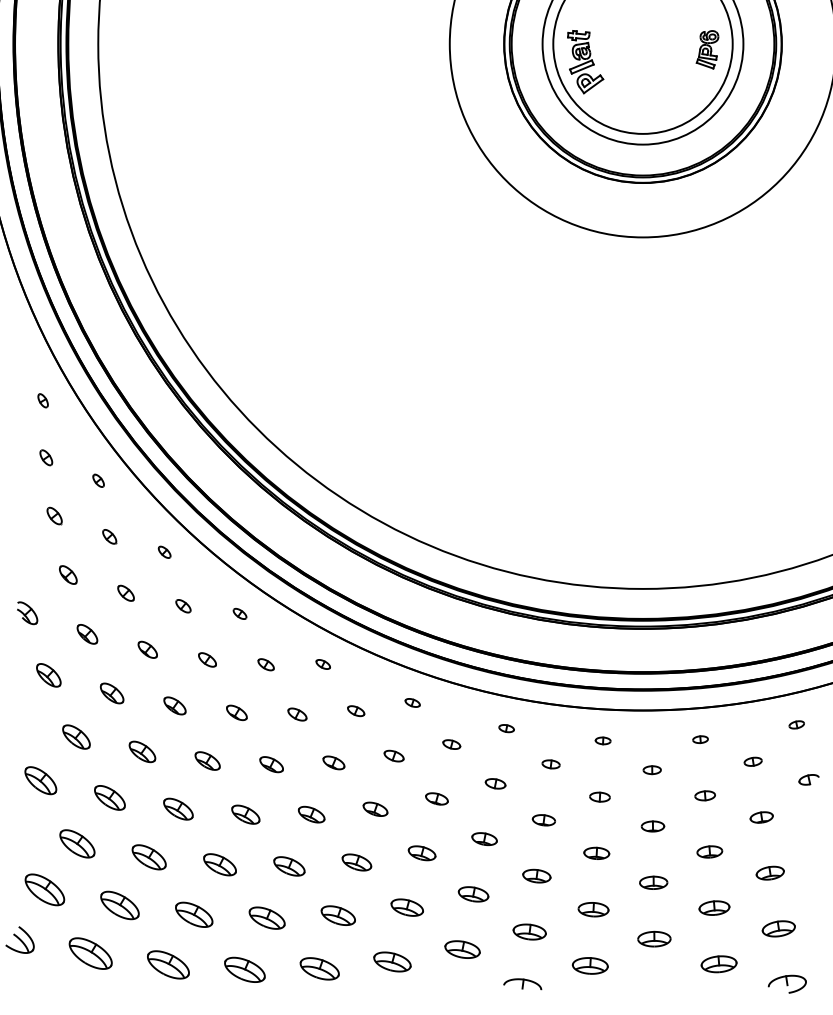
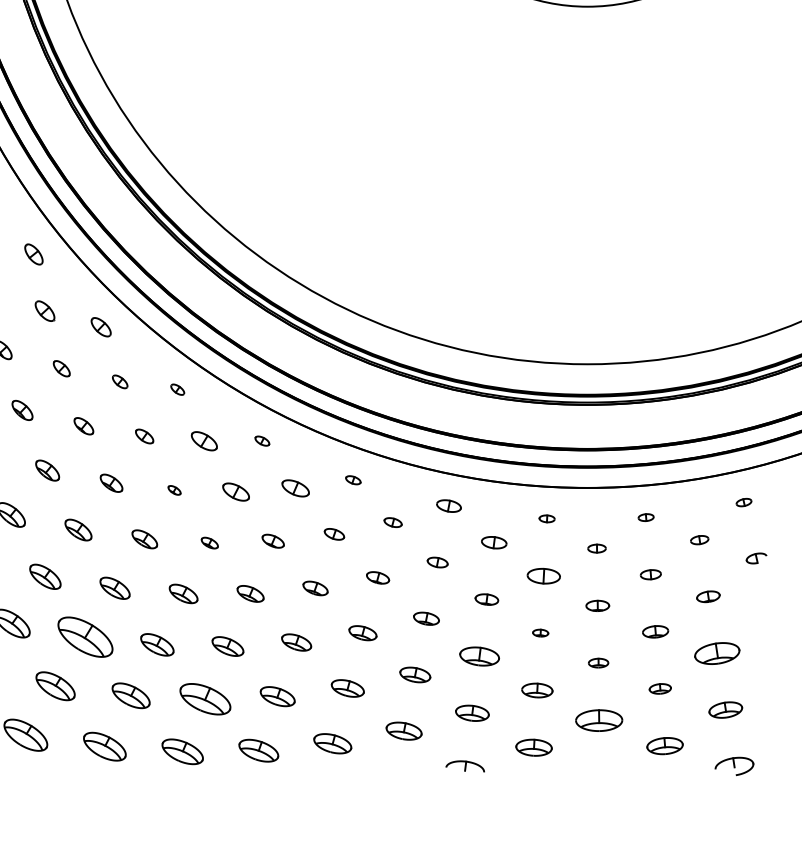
part: (98, 480) -> (33, 253), size x1.6
part: (109, 536) -> (44, 310), size x1.4
part: (164, 551) -> (100, 326), size x1.6
part: (265, 664) -> (203, 441), size x1.6
part: (356, 711) -> (296, 488), size x1.6
part: (236, 712) -> (174, 489), size x0.6
part: (297, 714) -> (236, 492), size x1.4
part: (506, 728) -> (448, 506), size x1.6
part: (271, 764) -> (209, 542), size x0.7
part: (550, 764) -> (493, 542), size x1.4
part: (599, 796) -> (543, 575), size x1.6
part: (596, 852) -> (540, 632), size x0.6
part: (148, 857) -> (84, 637), size x1.6
part: (769, 872) -> (716, 652), size x1.6
part: (536, 875) -> (479, 655), size x1.4
part: (653, 882) -> (598, 662), size x0.7
part: (714, 907) -> (660, 688), size x0.7
part: (266, 917) -> (204, 698), size x1.4
part: (654, 938) -> (599, 719), size x1.4

